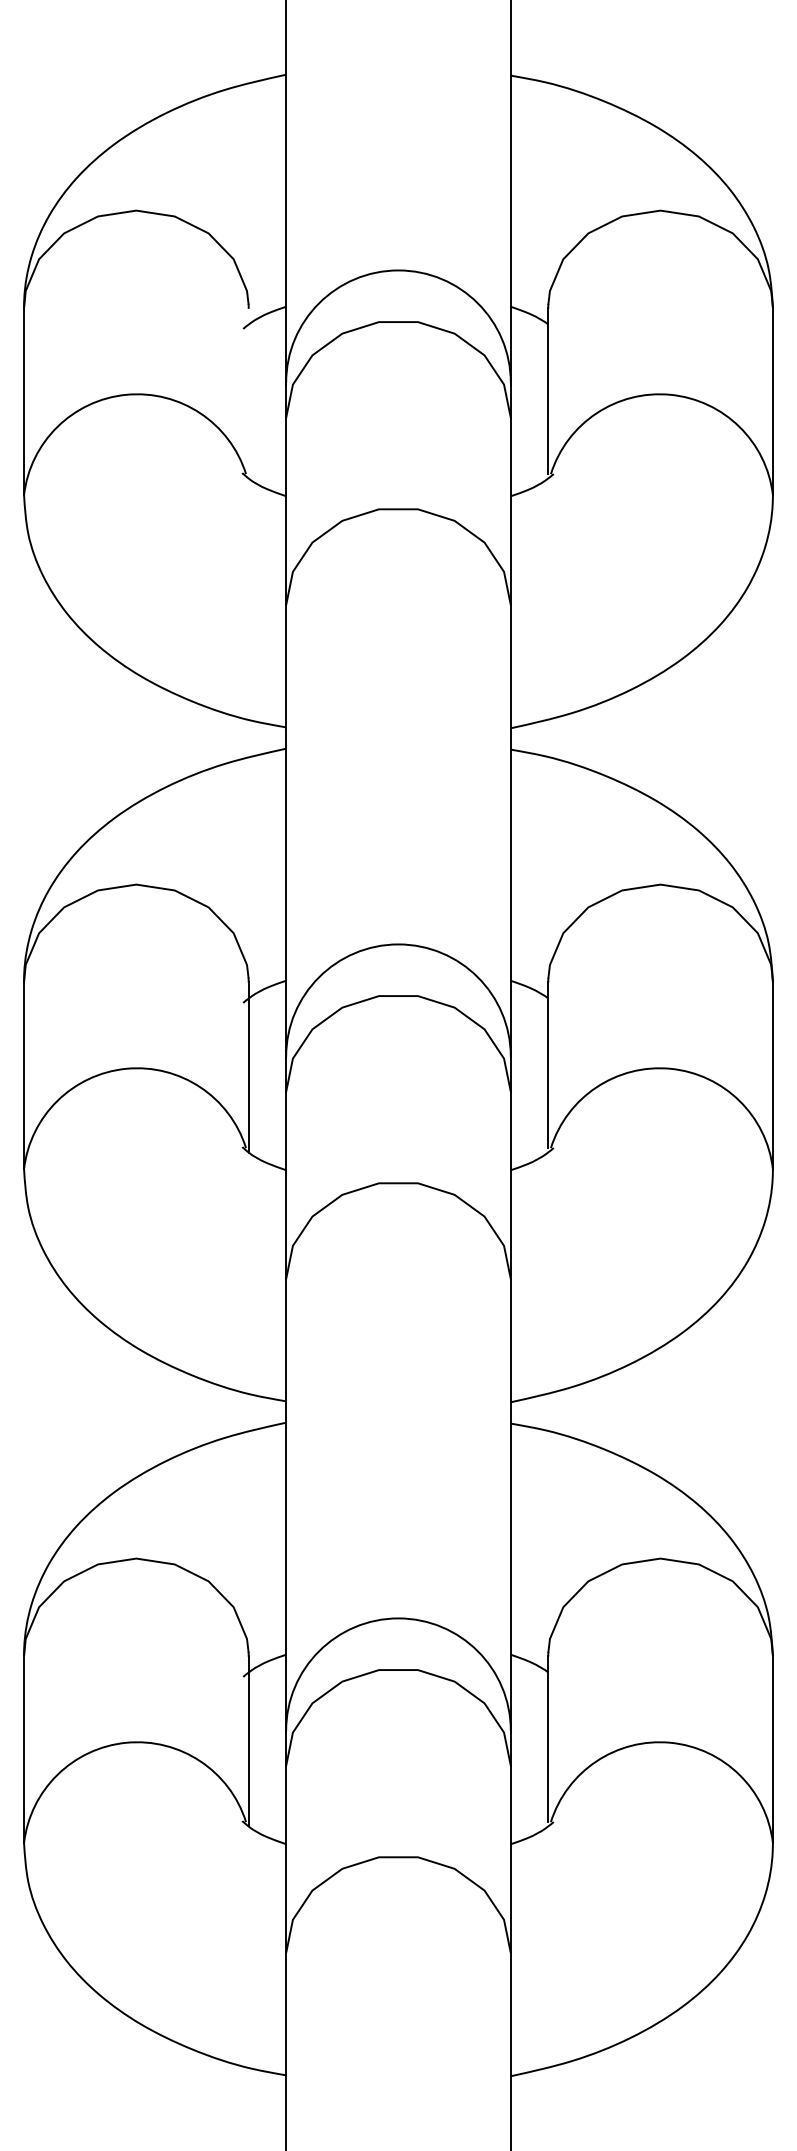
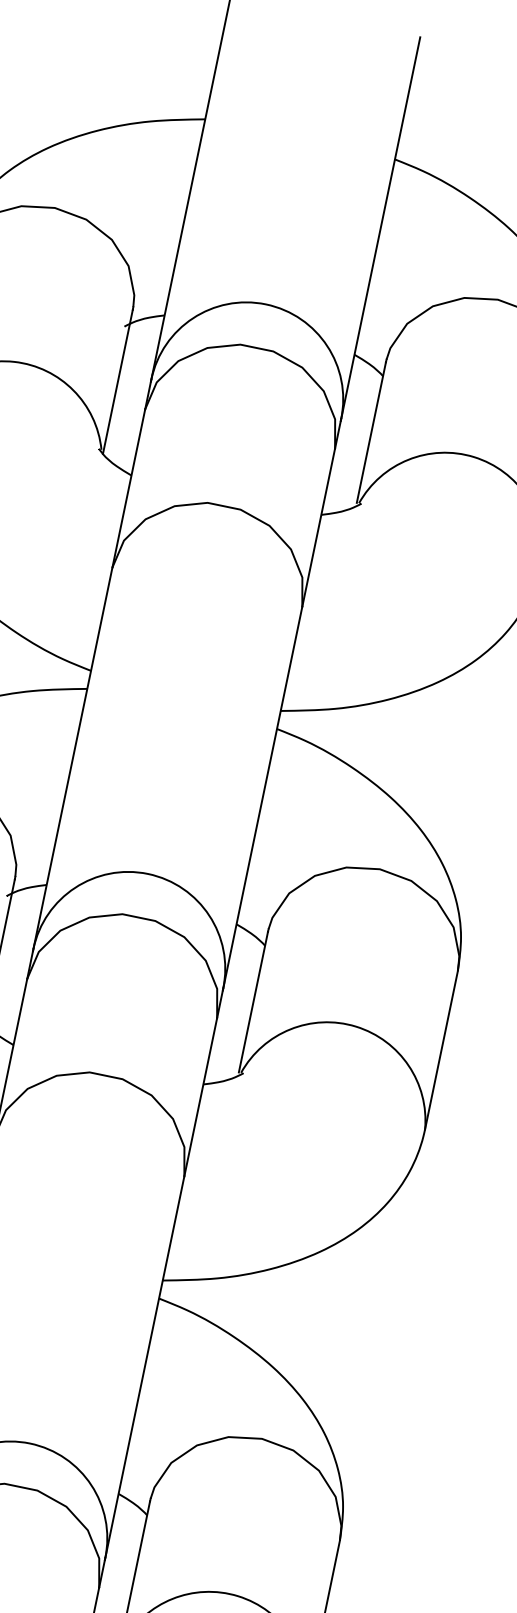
line: (248, 392) -> (117, 381), added

